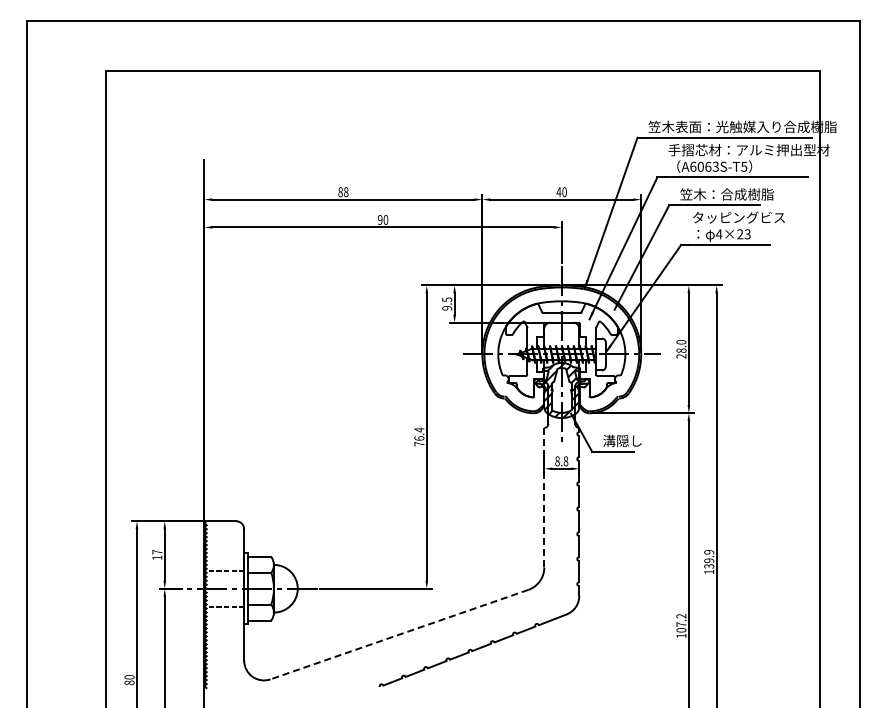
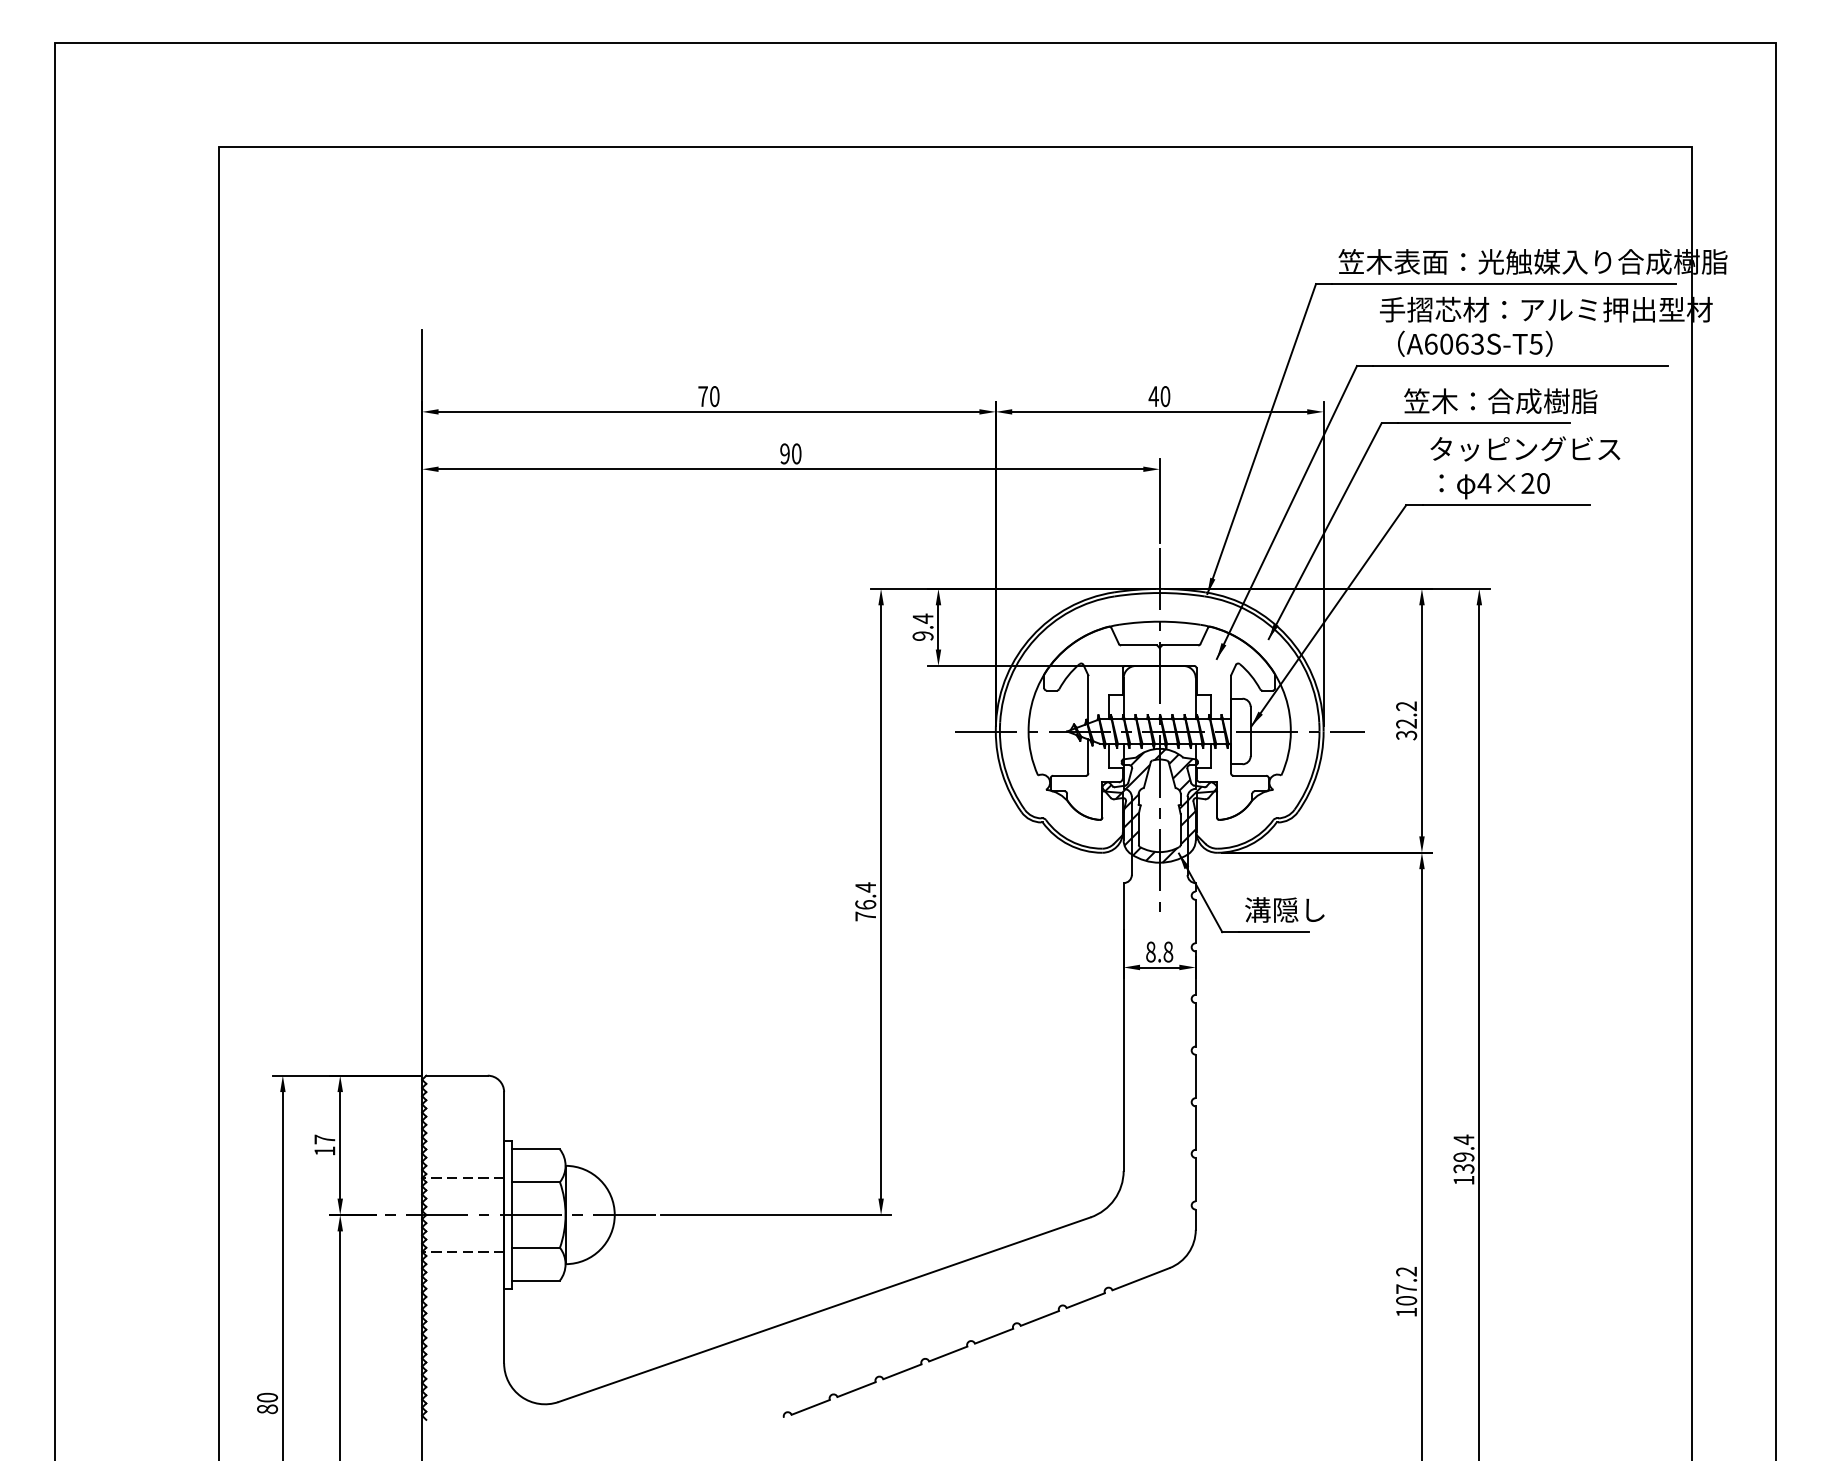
text: (343, 192) -> (709, 397), 88 -> 70
text: (747, 234) -> (1542, 483), 4×23 -> 4×20
text: (447, 299) -> (923, 618), 9.5 -> 9.4
text: (681, 349) -> (1406, 721), 28.0 -> 32.2
line: (544, 497) -> (1123, 1026), dashed -> solid
text: (709, 551) -> (1464, 1138), 139.9 -> 139.4
line: (398, 634) -> (822, 1309), dashed -> solid

